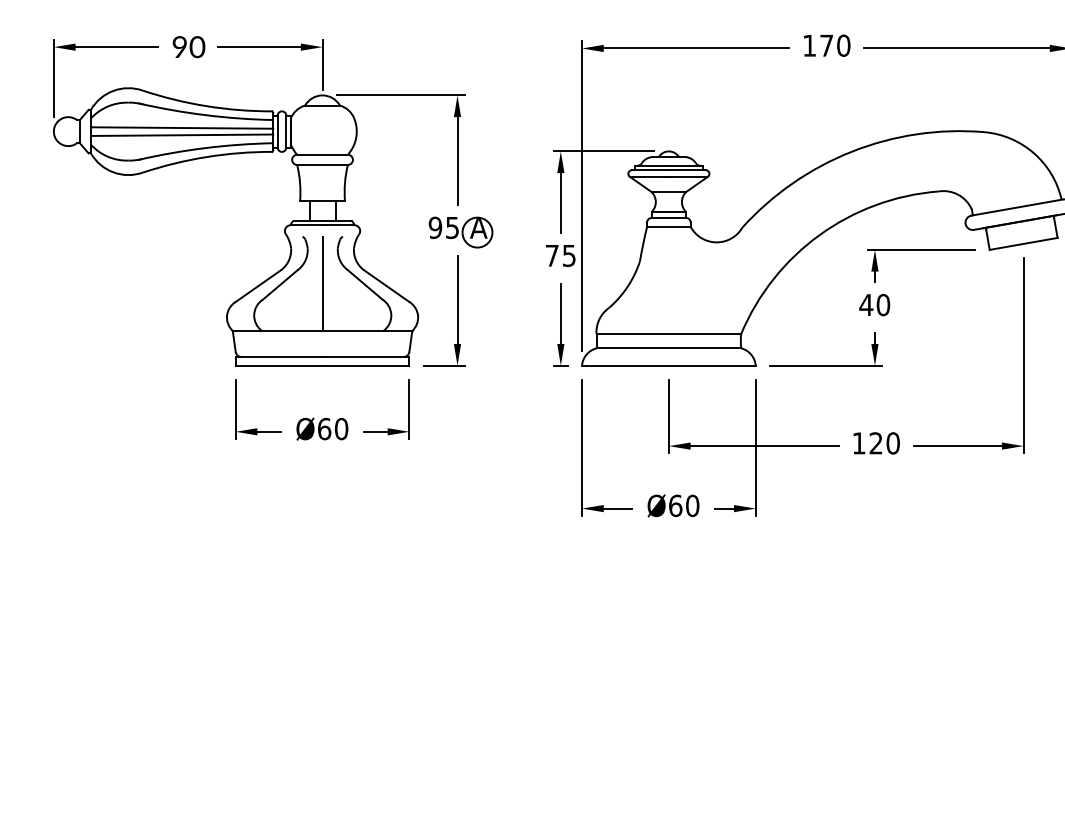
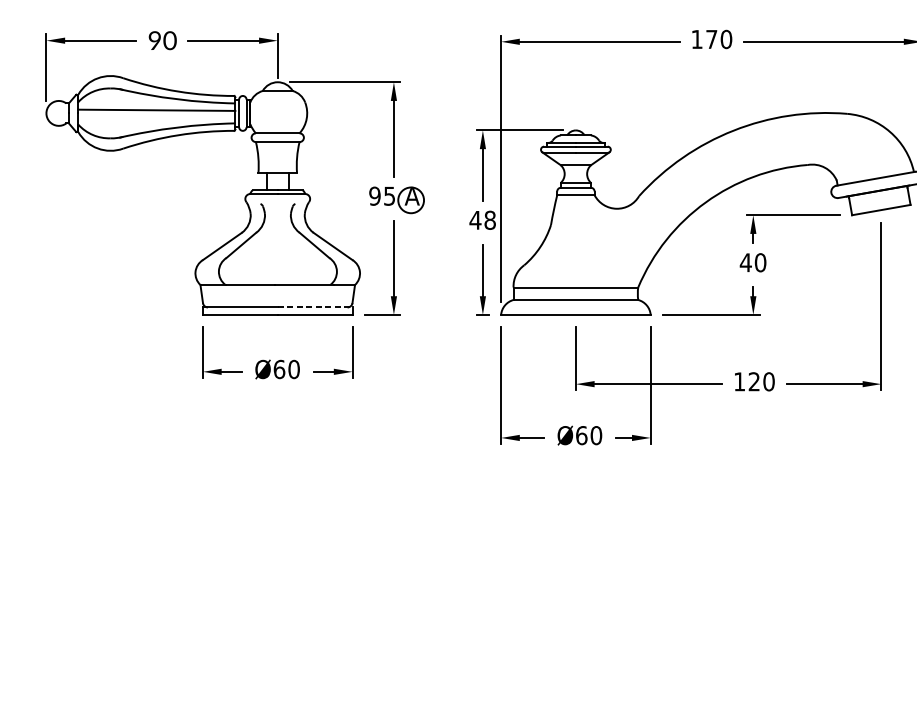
line: (181, 134) -> (156, 115), removed
text: (560, 255) -> (482, 220), 75 -> 48
line: (322, 283) -> (277, 244), removed
line: (366, 357) -> (315, 307), solid -> dashed

